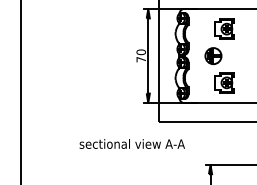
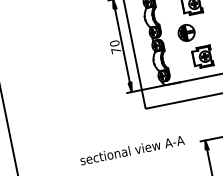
text: (131, 143) -> (131, 149), moved

